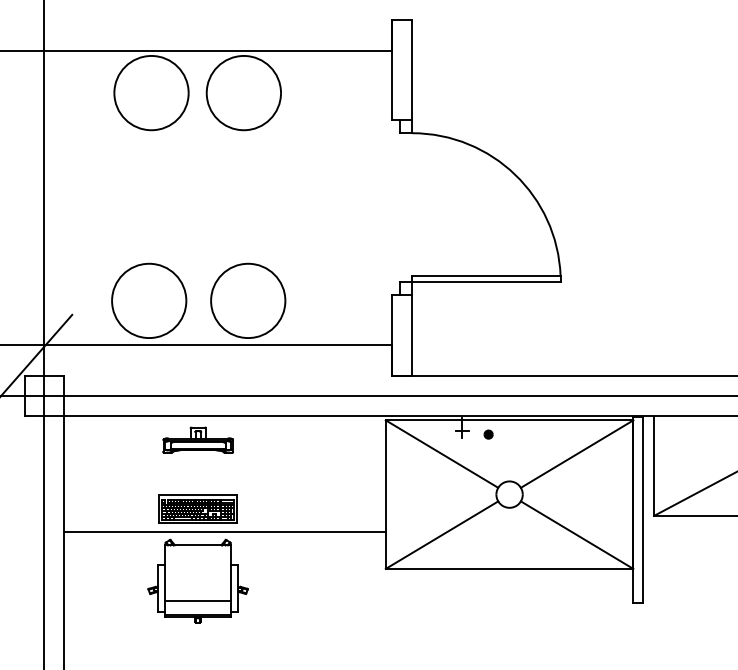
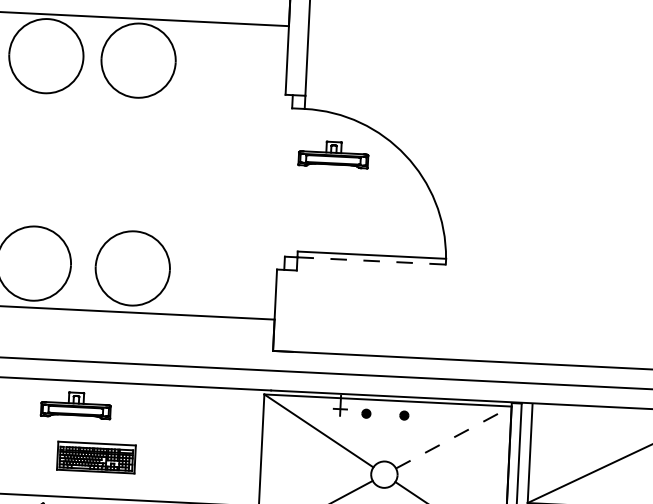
part: (442, 176) -> (332, 153), added
line: (486, 281) -> (371, 260), solid -> dashed
line: (412, 335) -> (295, 311), removed
part: (526, 434) -> (404, 415), added
line: (577, 454) -> (454, 437), solid -> dashed
part: (197, 508) -> (95, 457), moved

